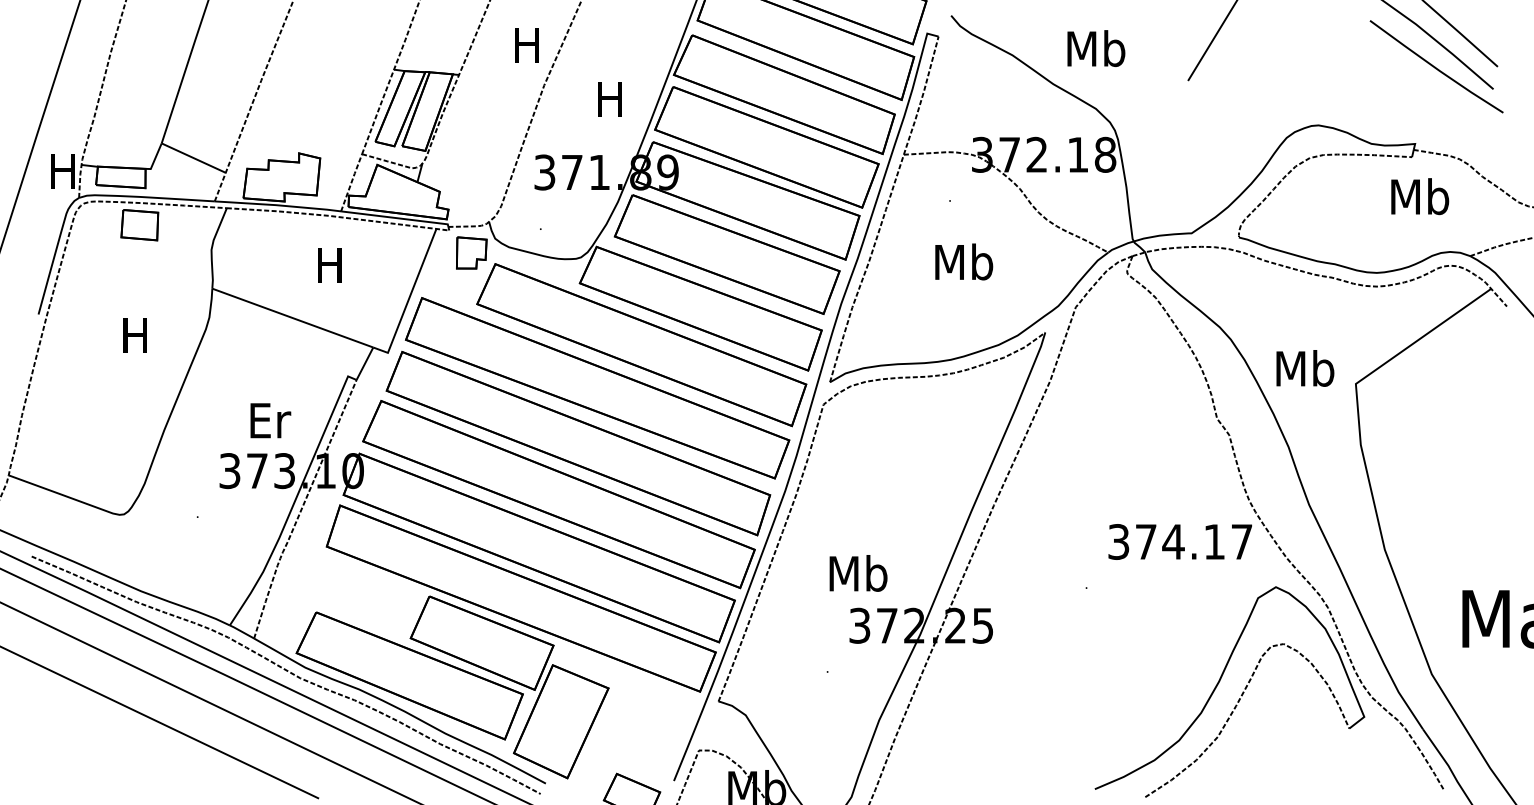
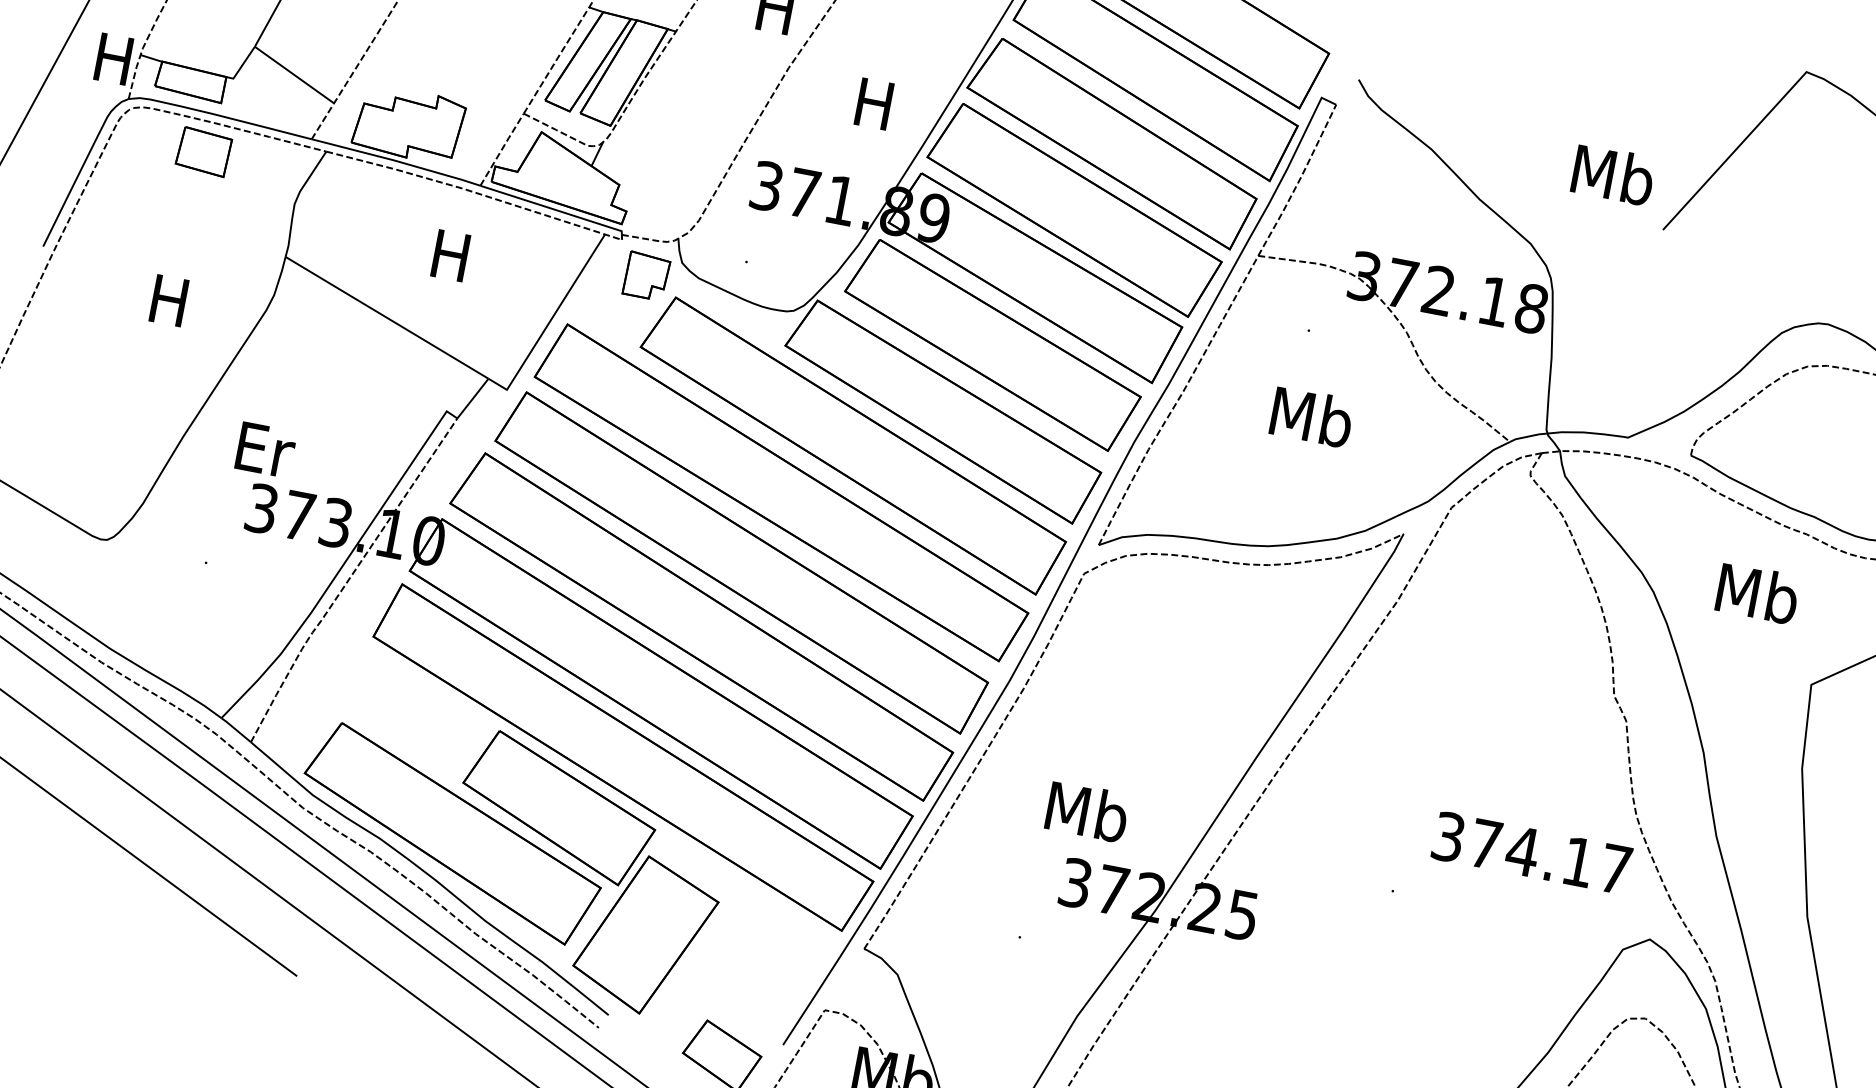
text: (1096, 48) -> (1613, 174), moved
text: (1305, 368) -> (1758, 593), moved
text: (270, 420) -> (265, 449), moved

